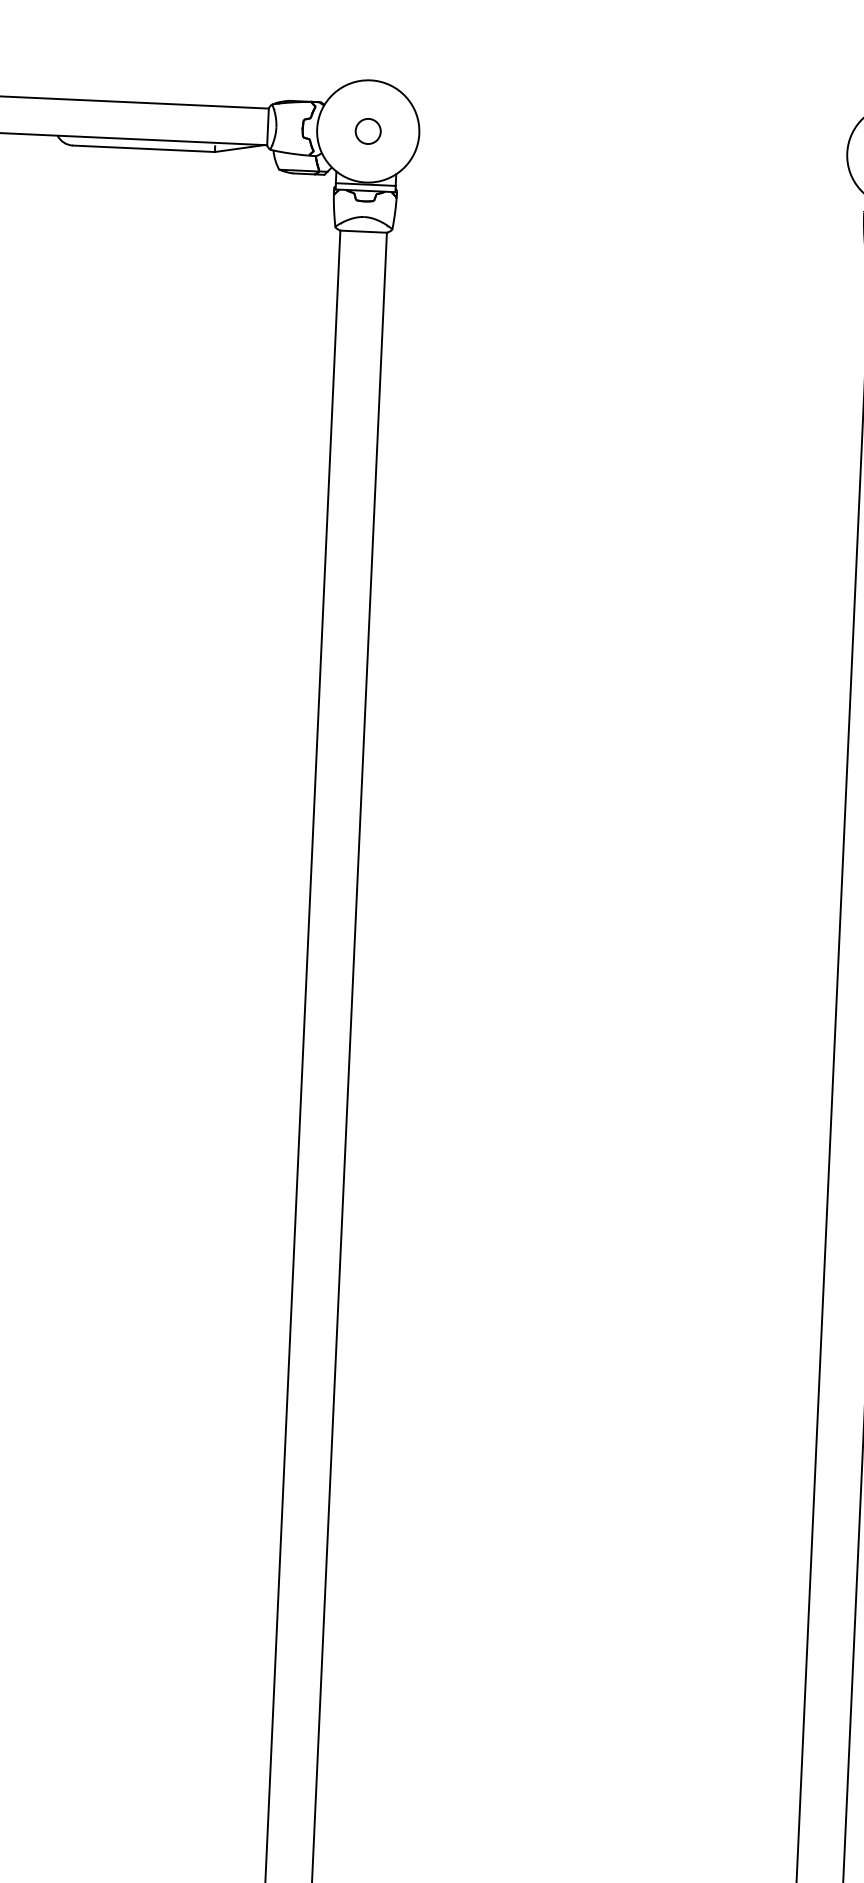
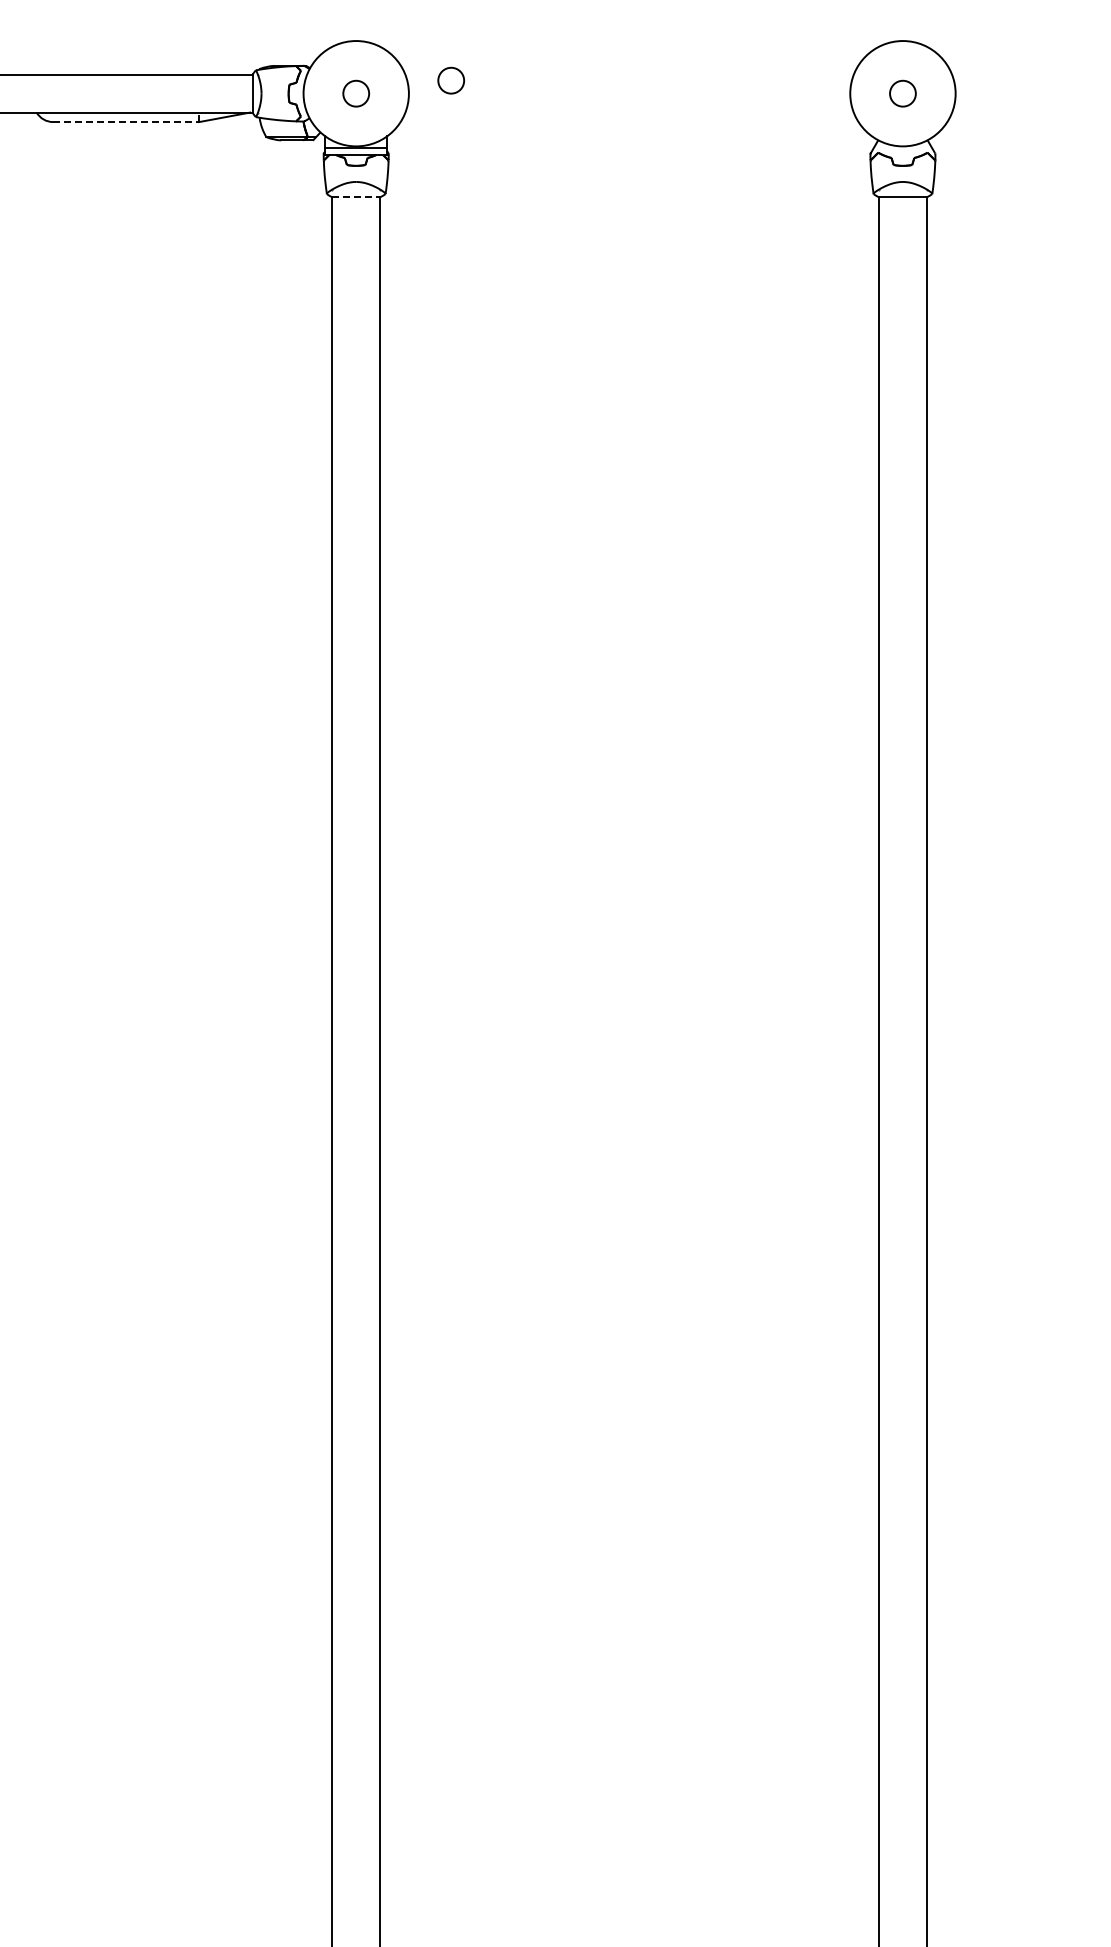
circle: (460, 122) -> (450, 80), added
line: (144, 149) -> (126, 122), solid -> dashed
line: (363, 232) -> (356, 197), solid -> dashed

